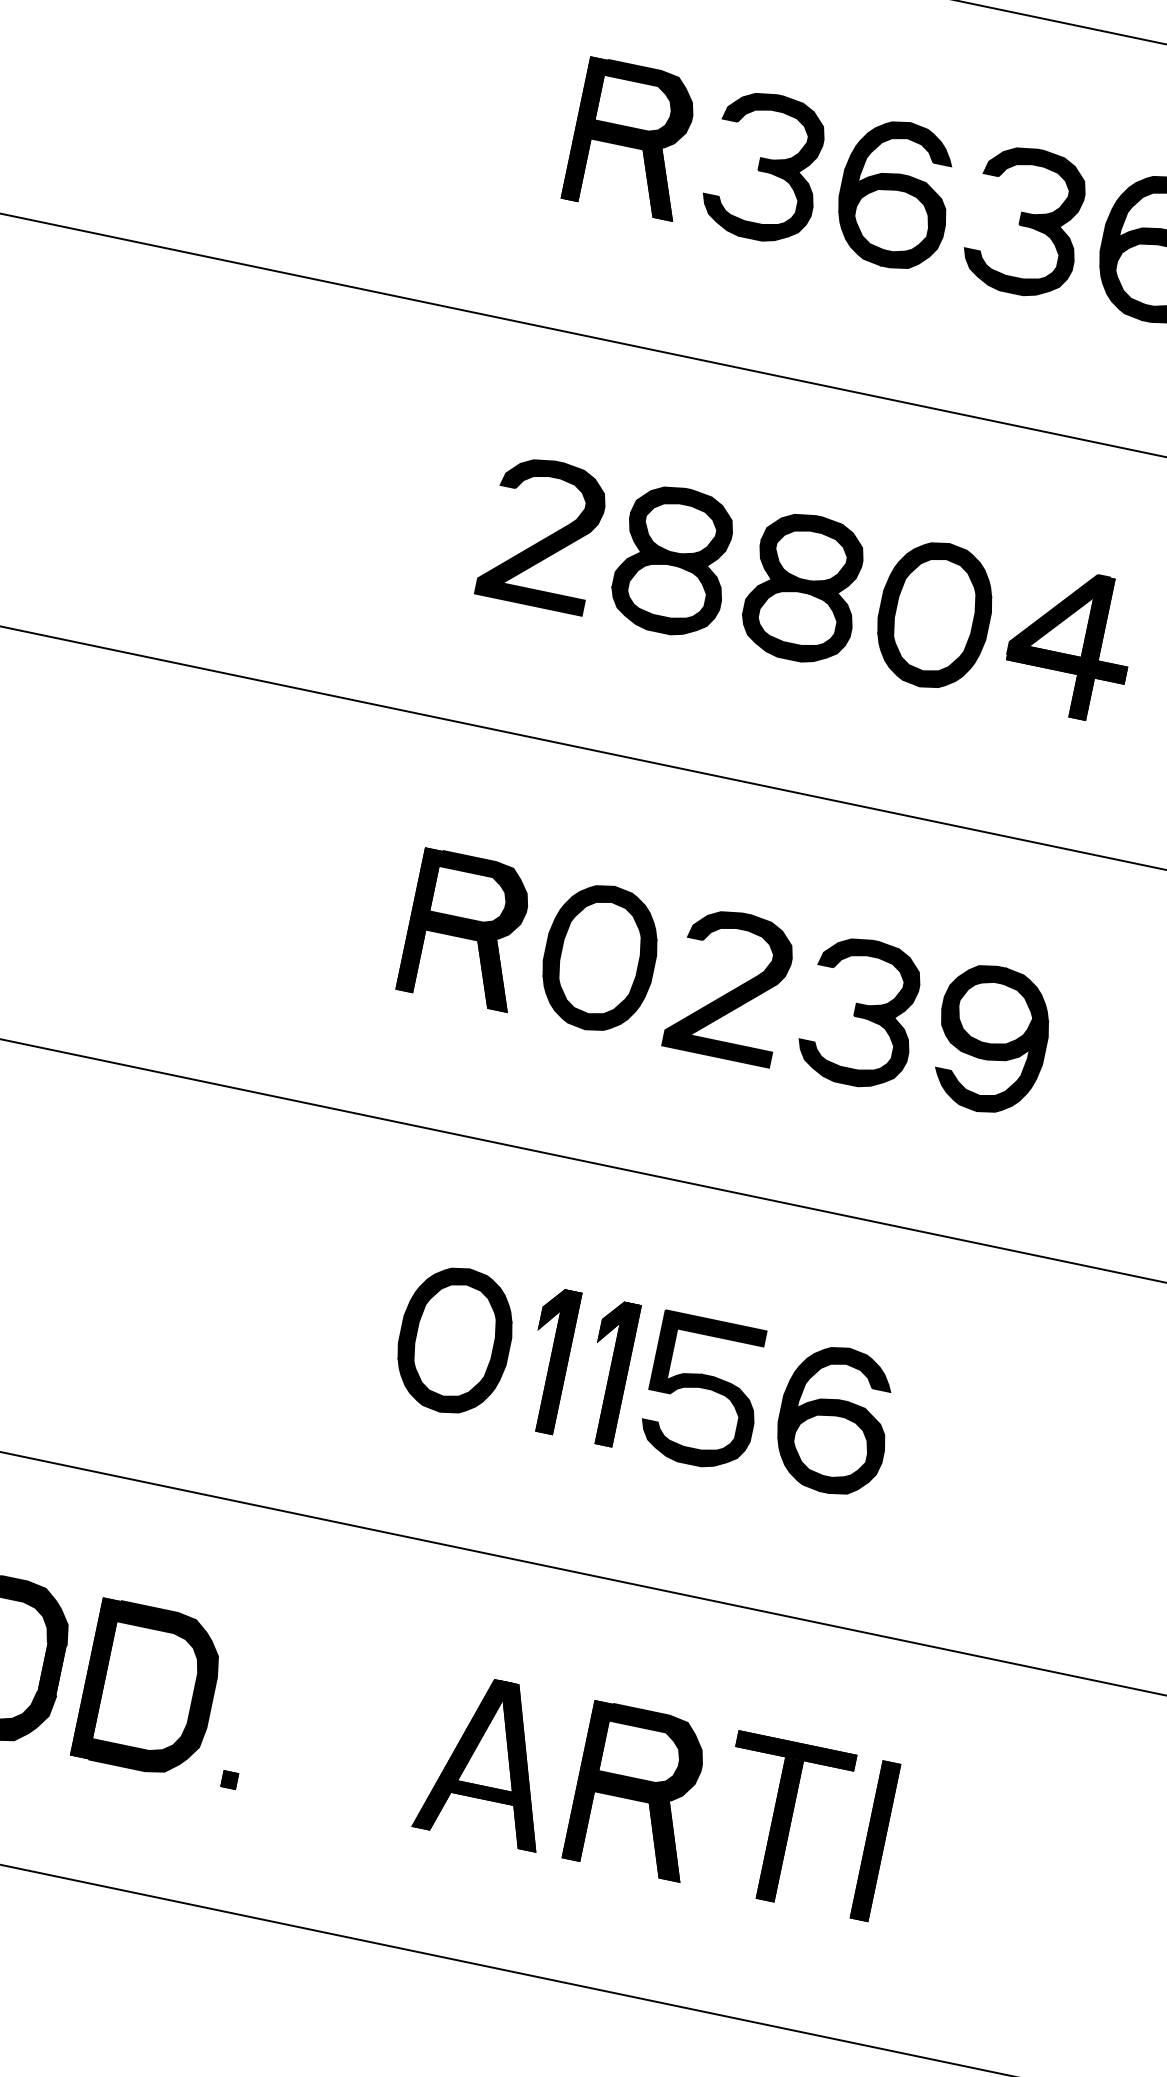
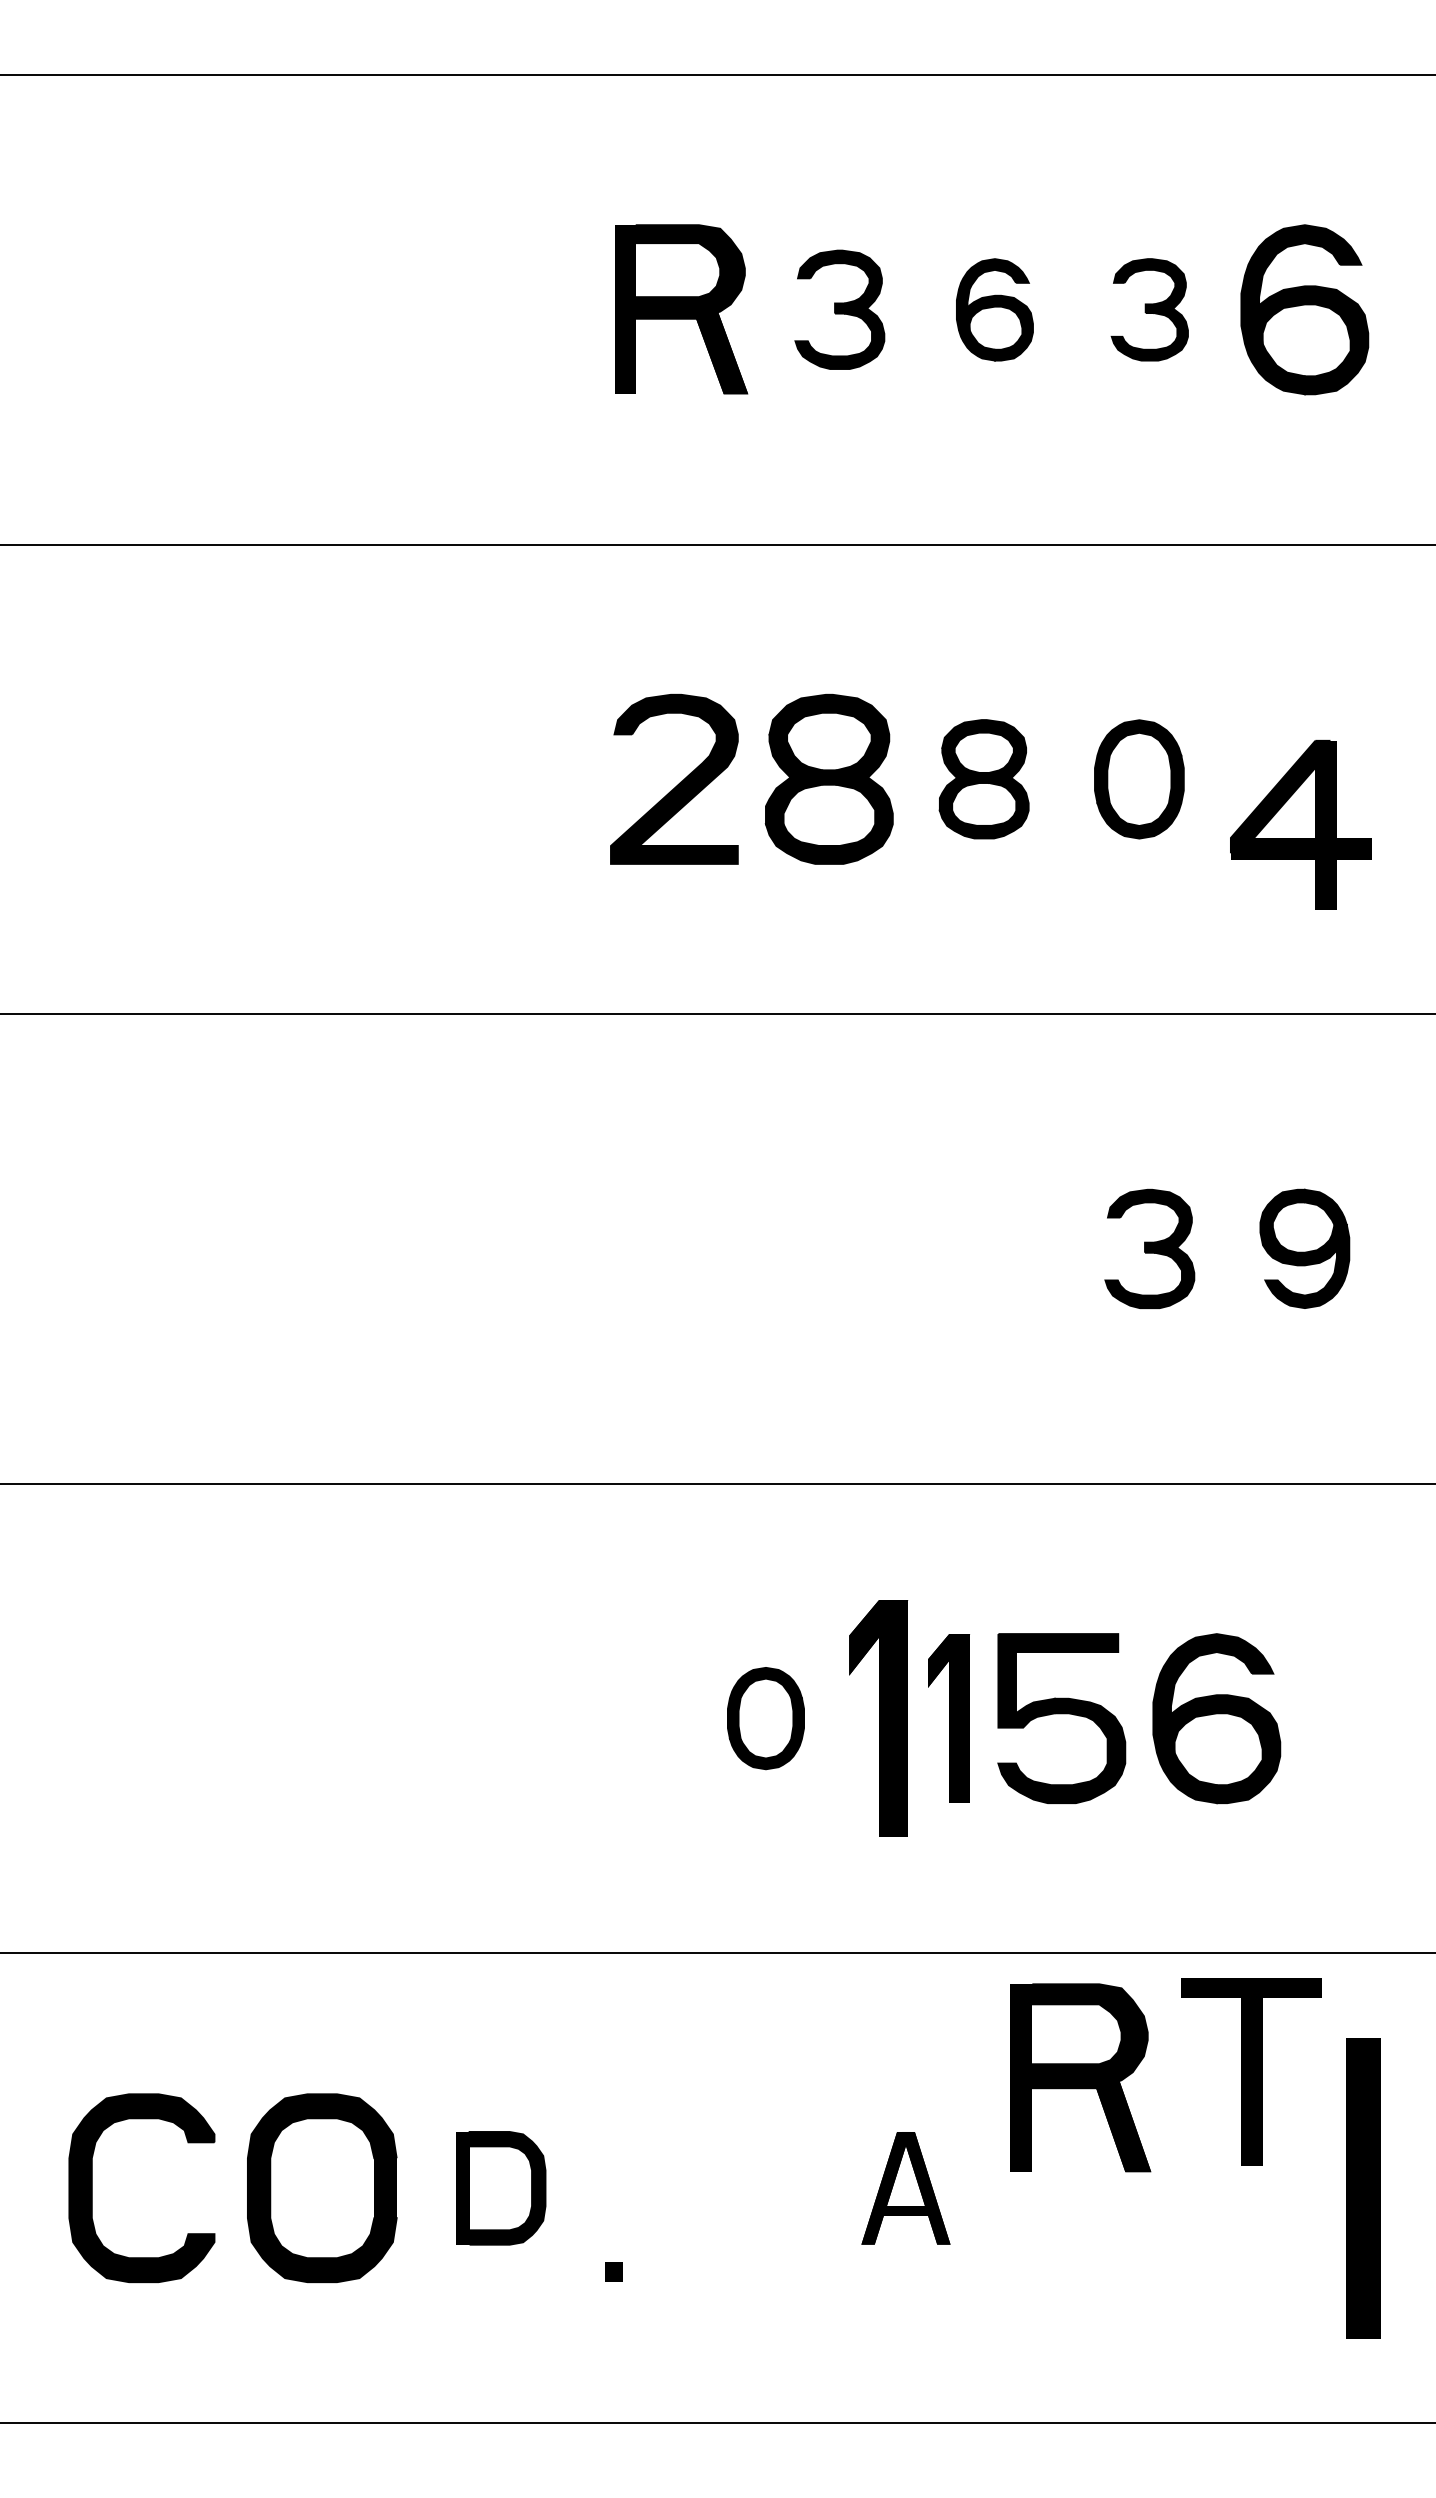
part: (764, 166) -> (839, 309), size x0.7
part: (895, 194) -> (994, 309), size x0.6
part: (1025, 221) -> (1149, 309), size x0.6
part: (803, 587) -> (983, 778), size x0.7
part: (934, 615) -> (1139, 779), size x0.7
part: (1070, 642) -> (1300, 824), moved
part: (466, 929) -> (681, 1248), removed
part: (599, 957) -> (839, 1248), removed
part: (733, 989) -> (999, 1252), removed
part: (860, 1012) -> (1149, 1248), size x0.7
part: (991, 1039) -> (1304, 1248), size x0.7
part: (454, 1340) -> (765, 1718), size x0.6
part: (549, 1360) -> (878, 1718), size x1.4
part: (148, 1689) -> (500, 2188), size x0.6
part: (489, 1760) -> (905, 2188), size x0.6
part: (637, 1790) -> (1080, 2077), moved
part: (781, 1820) -> (1251, 2071), moved
part: (874, 1840) -> (1362, 2187), size x1.6

